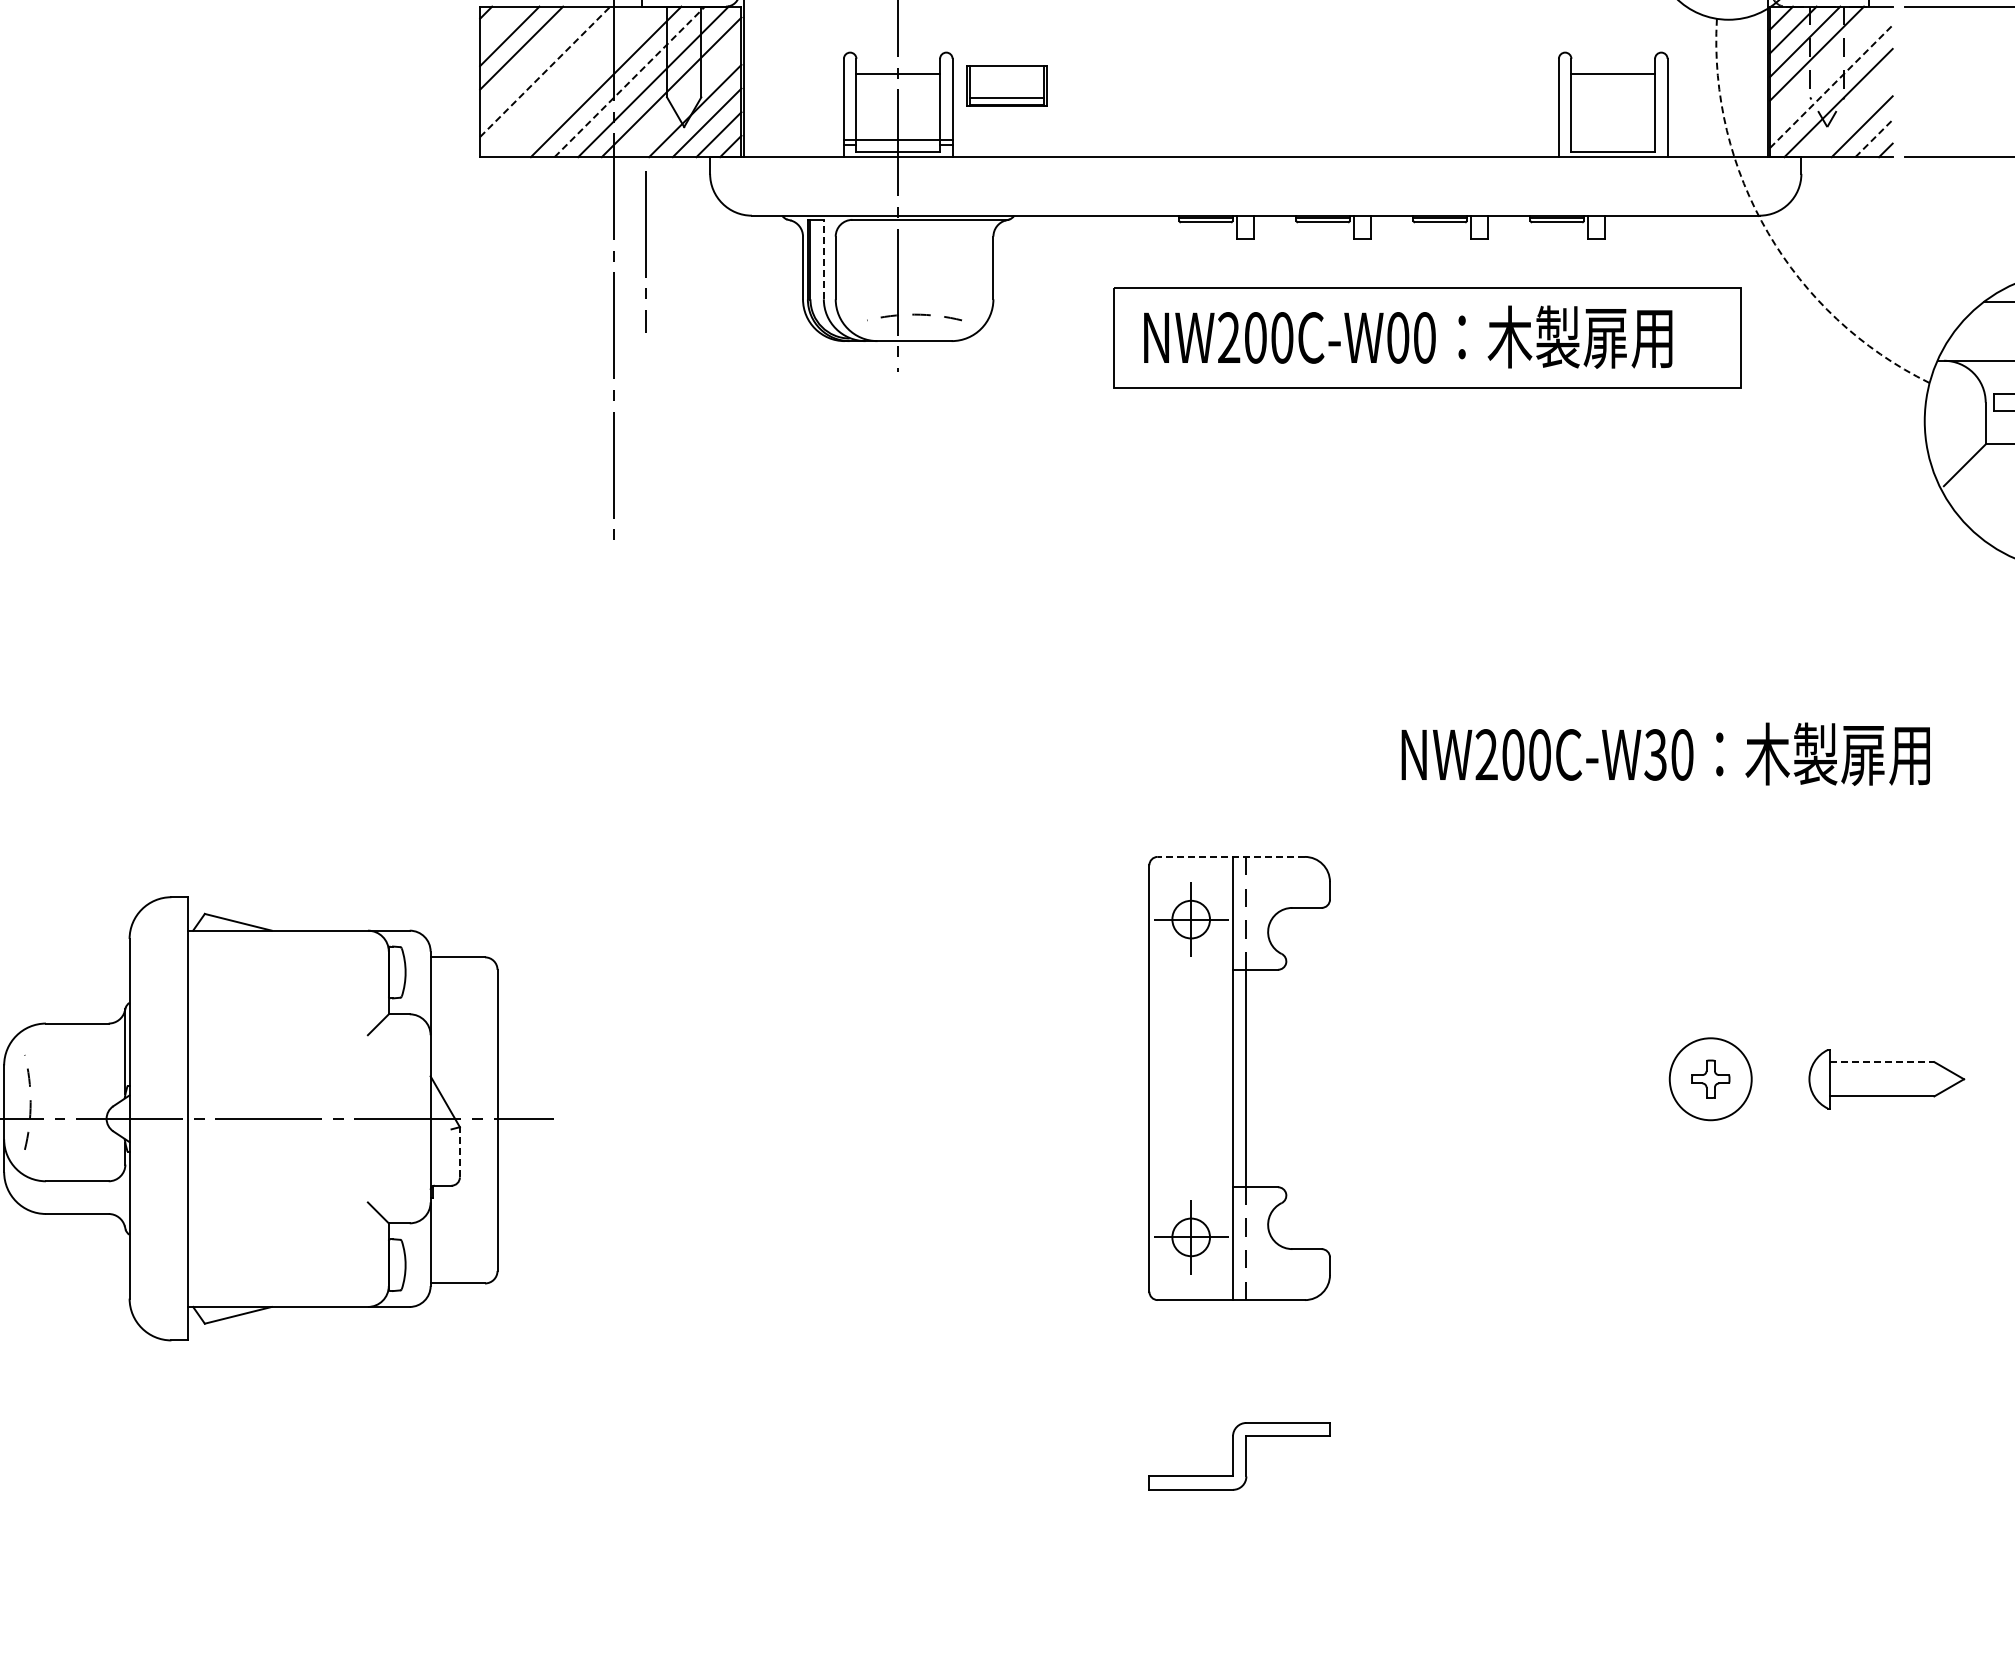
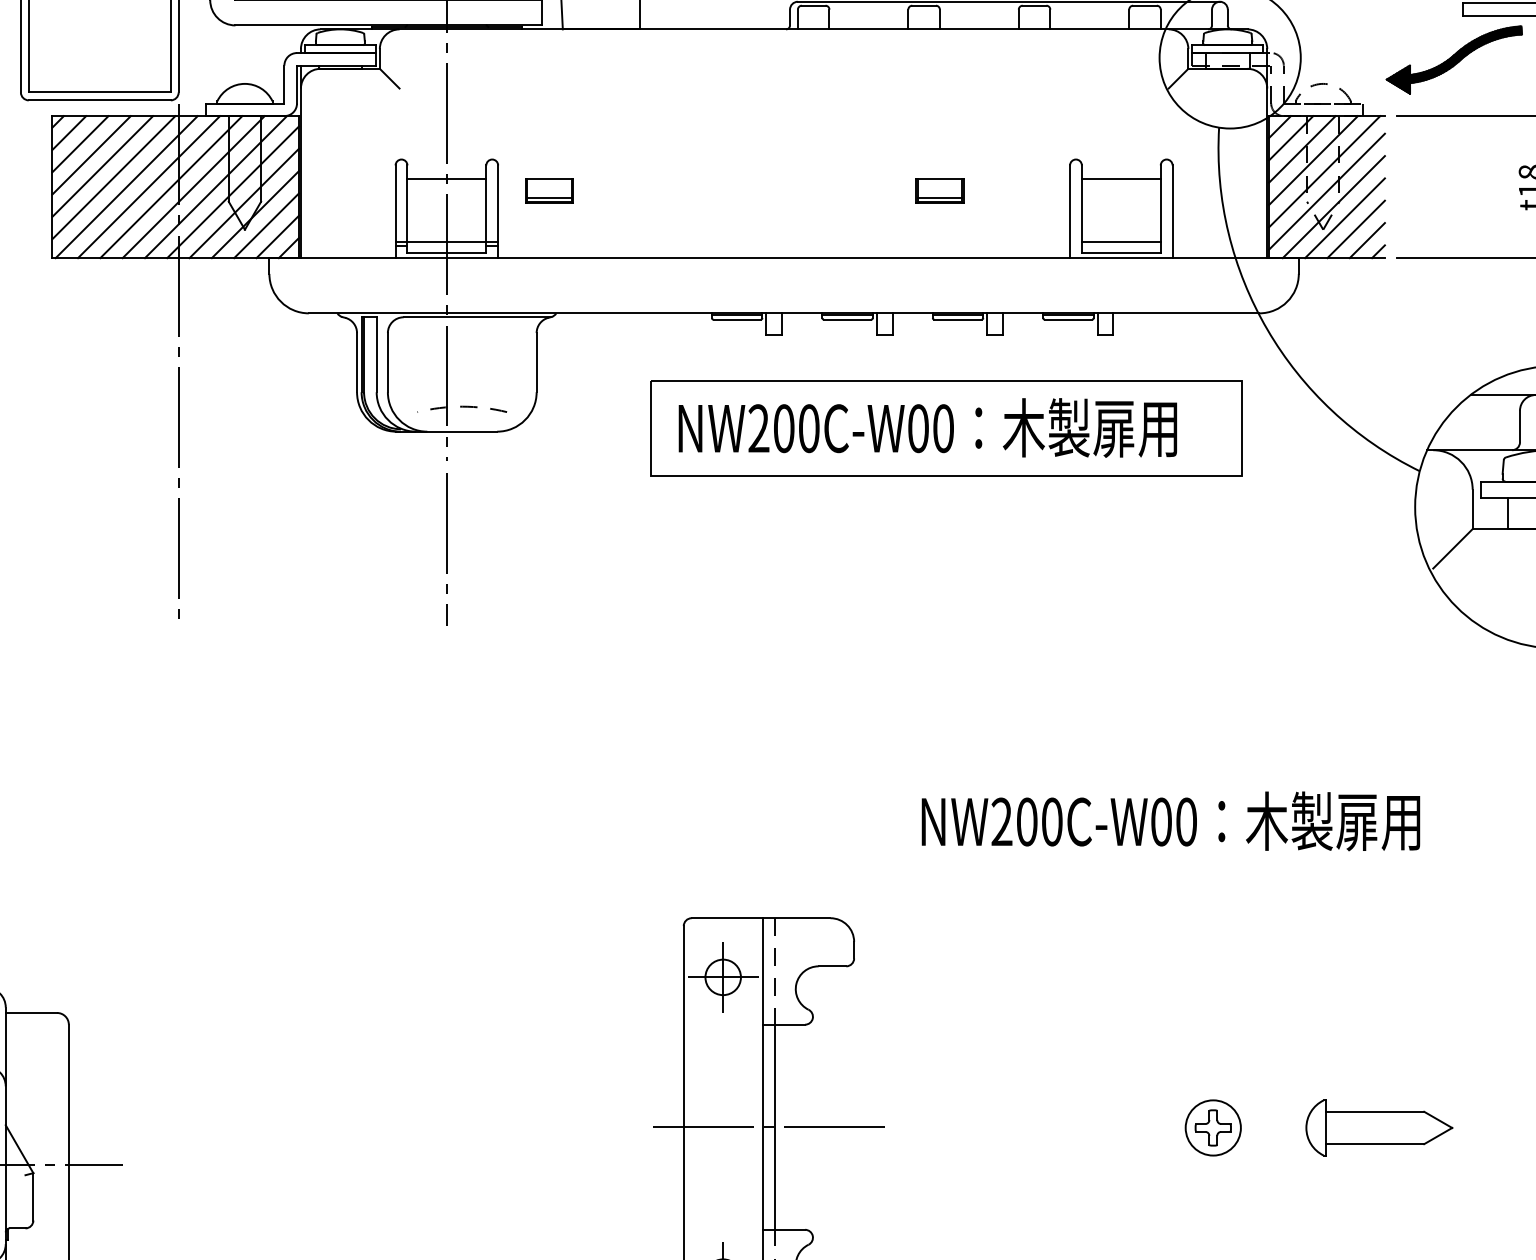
line: (497, 24) -> (68, 133), added
line: (533, 59) -> (102, 166), added
line: (1828, 65) -> (1324, 171), added
line: (545, 71) -> (114, 177), dashed -> solid
line: (558, 81) -> (126, 186), added
line: (582, 81) -> (149, 186), added
line: (630, 81) -> (194, 186), dashed -> solid
part: (1006, 86) -> (548, 191), size x0.62
part: (1420, 86) -> (939, 191), added
line: (1831, 86) -> (1327, 191), dashed -> solid
line: (683, 99) -> (244, 203), added
line: (1850, 114) -> (1345, 217), added
line: (1874, 138) -> (1367, 240), dashed -> solid
line: (1613, 140) -> (1121, 242), added
arc: (1768, 233) -> (1267, 330), dashed -> solid
line: (645, 251) -> (446, 548), moved
line: (823, 259) -> (376, 354), dashed -> solid
text: (1655, 754) -> (1161, 821), NW200C-W30 -> NW200C-W00
line: (1231, 856) -> (761, 917), dashed -> solid
line: (1882, 1062) -> (1375, 1112), dashed -> solid
line: (1239, 1078) -> (768, 1127), added
circle: (1710, 1079) -> (1213, 1128), size x0.71
line: (459, 1151) -> (32, 1196), dashed -> solid

